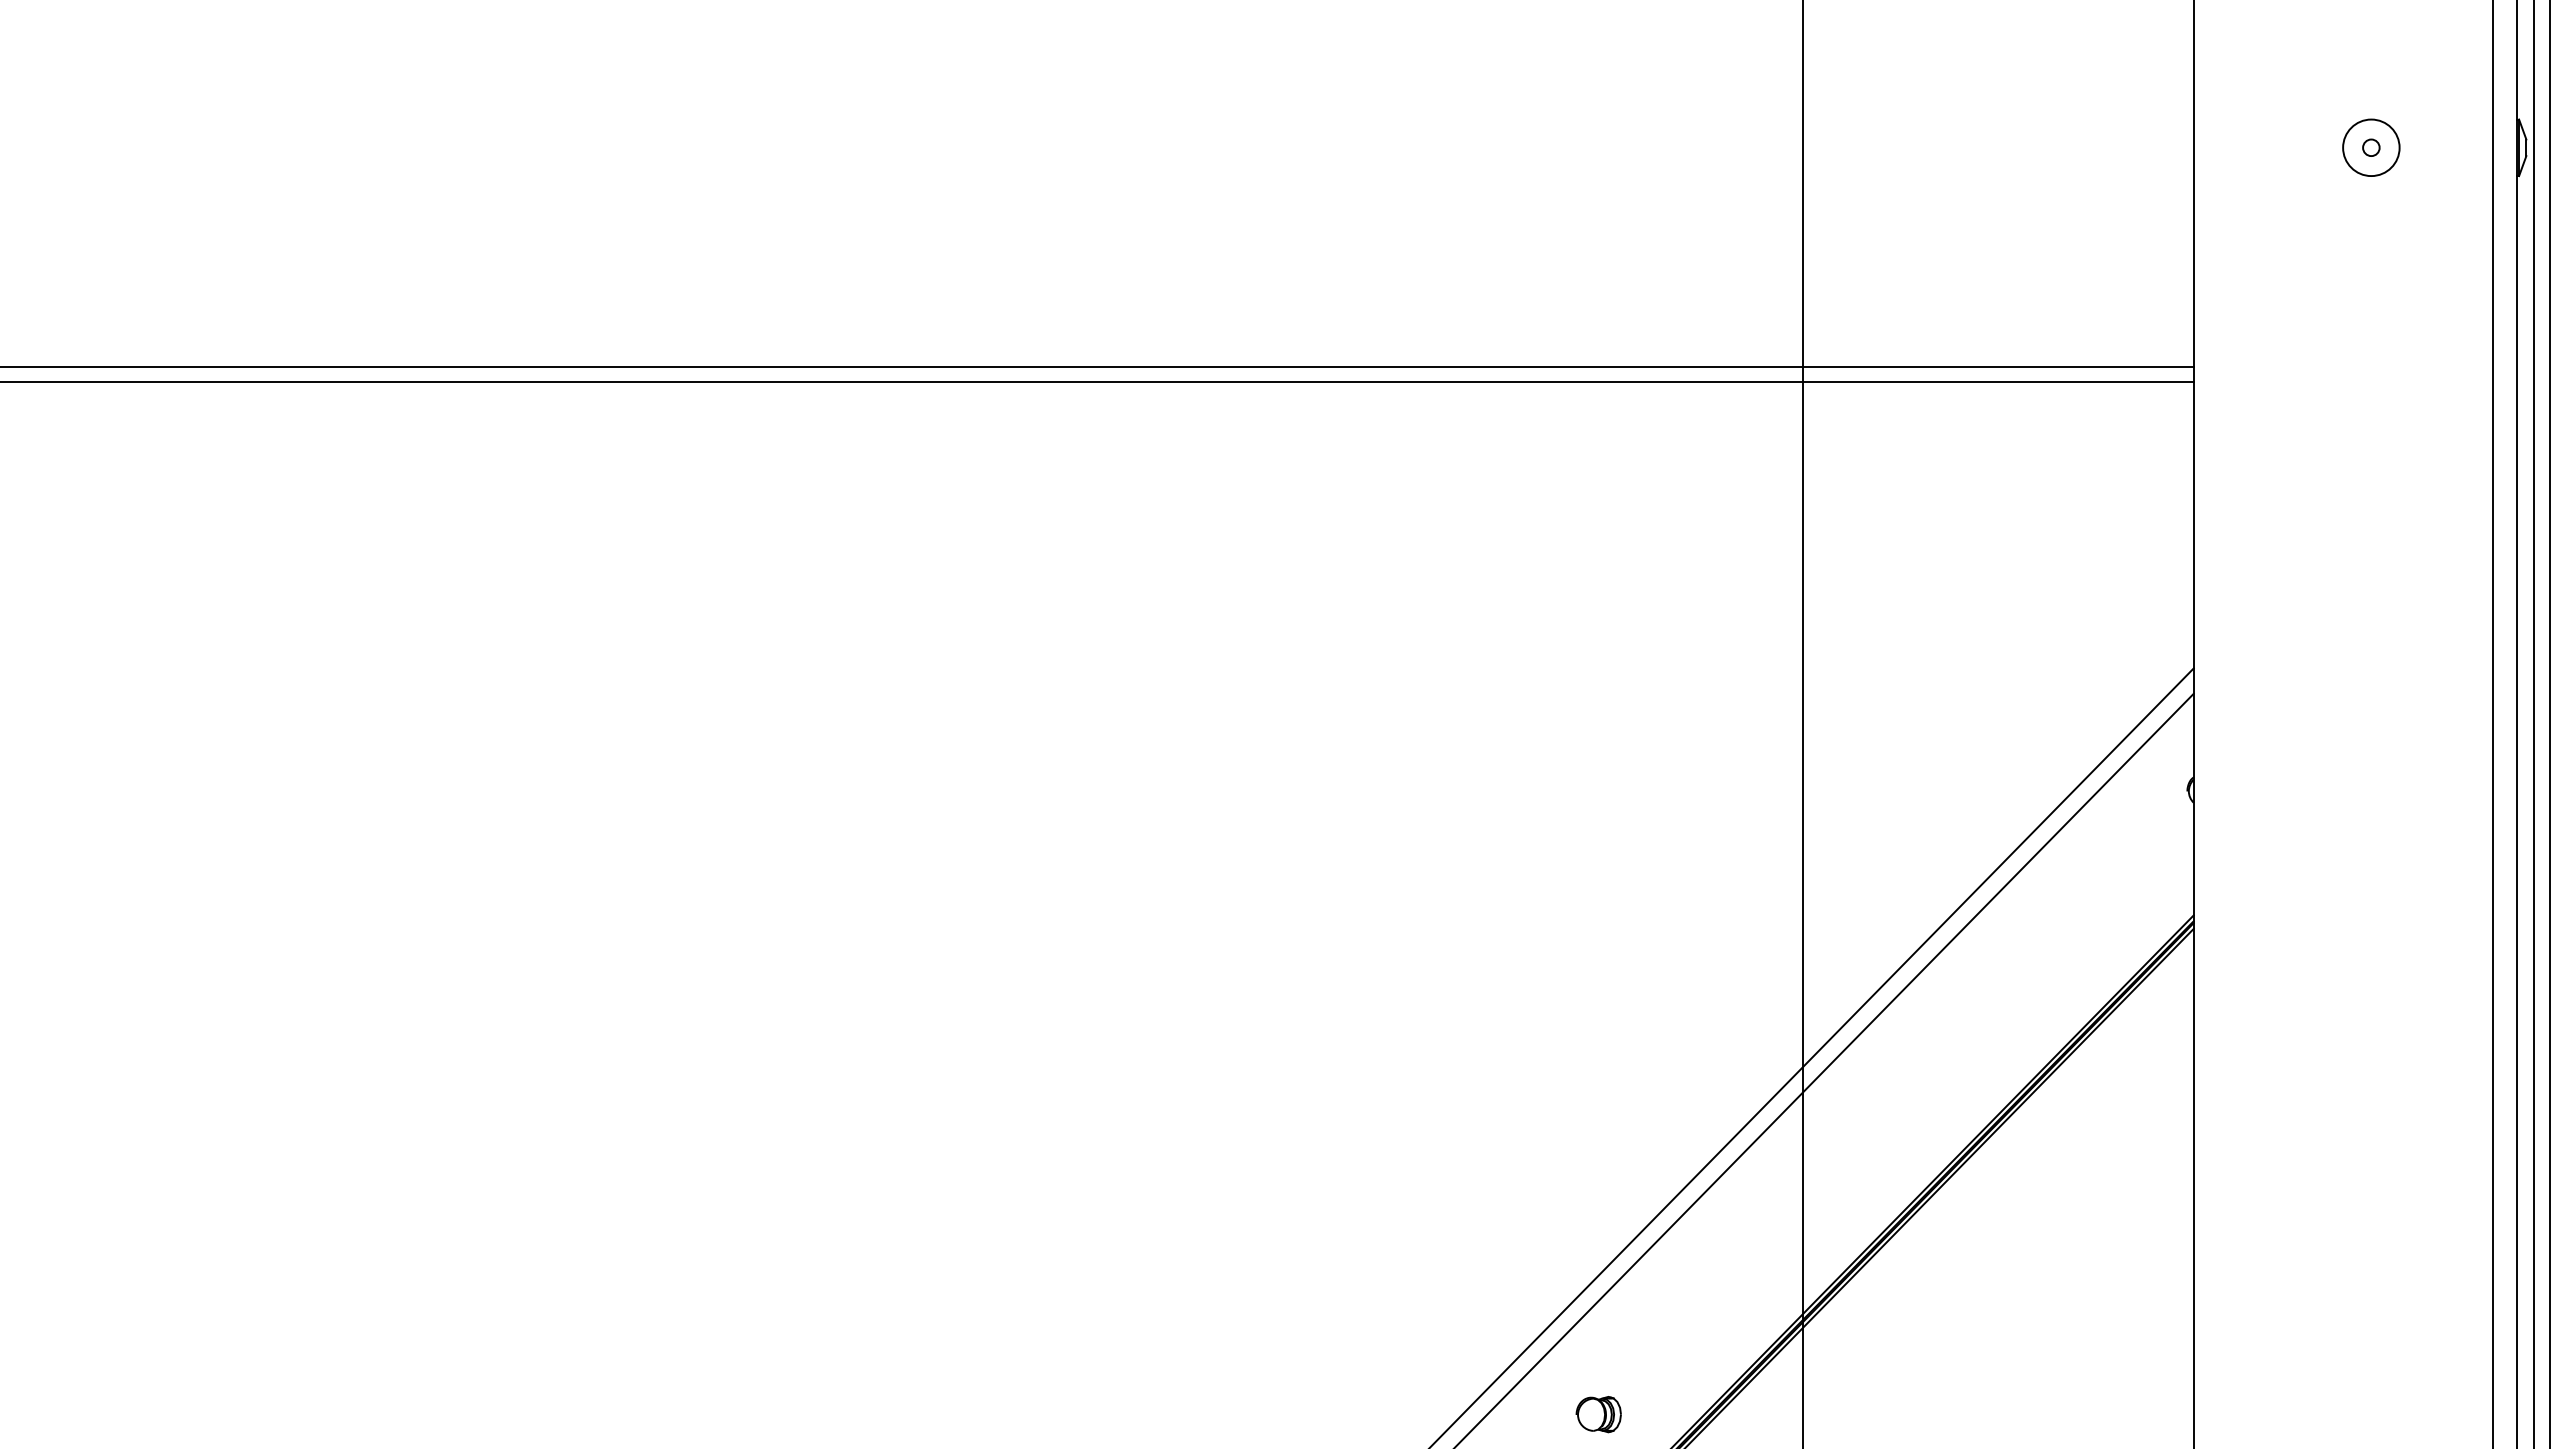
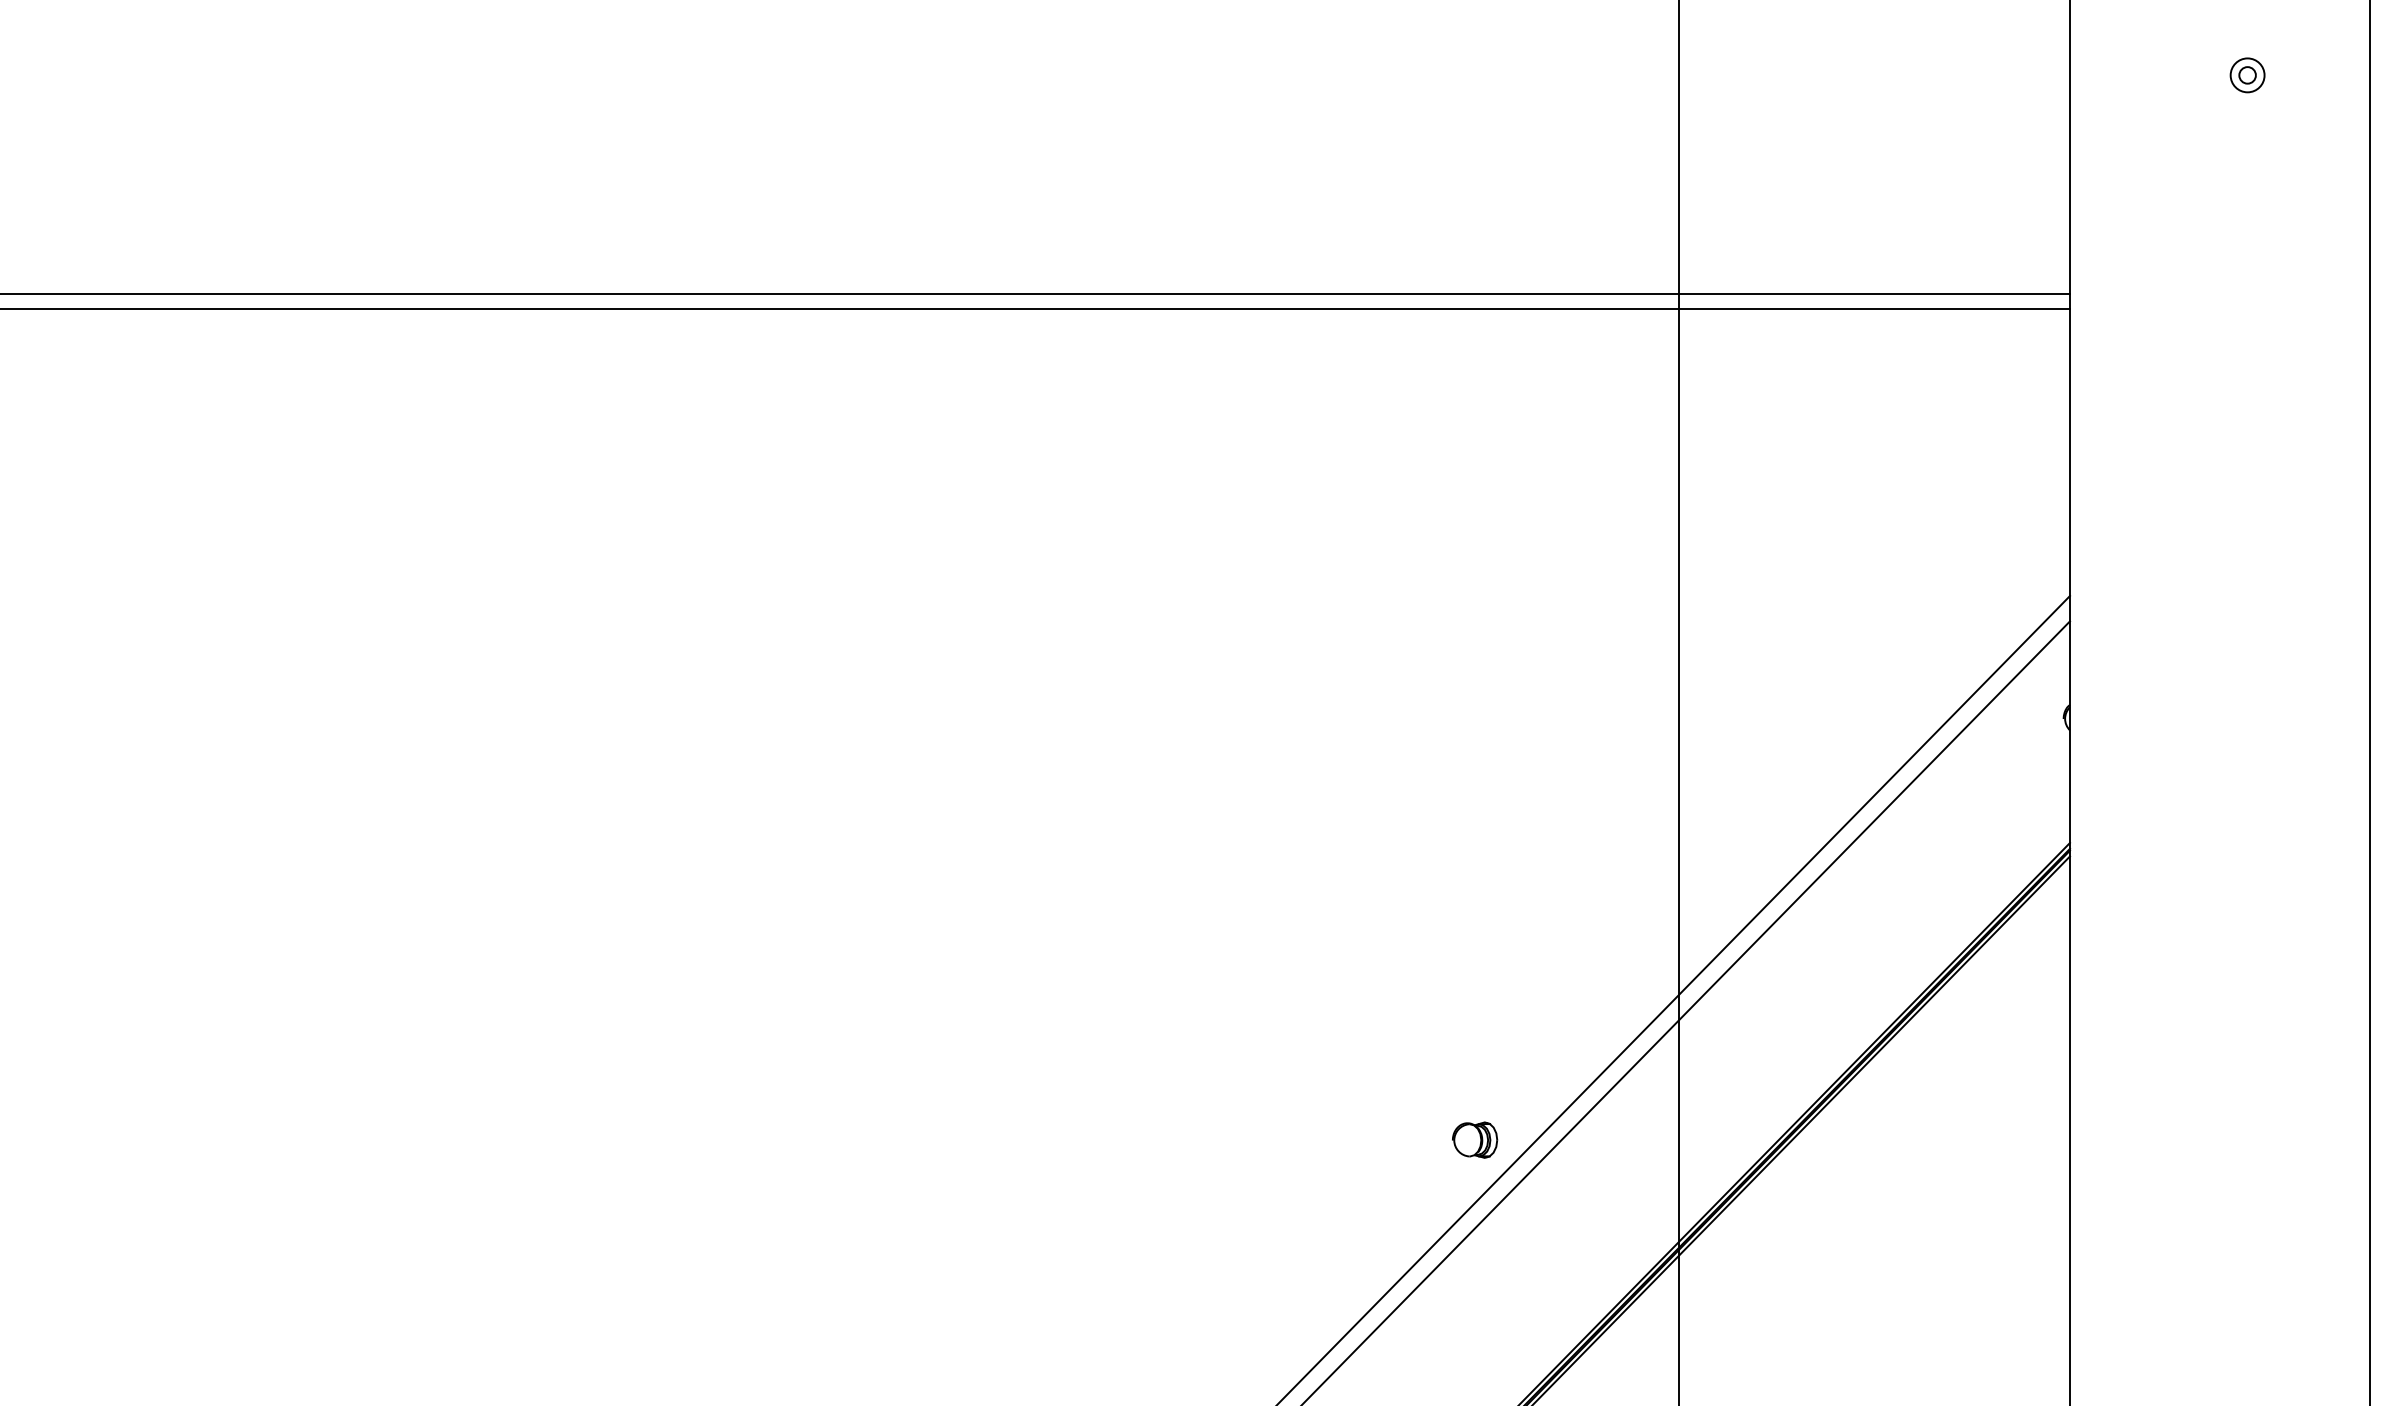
circle: (2371, 147) -> (2247, 75), size x0.6
part: (1598, 1414) -> (1474, 1140), moved

